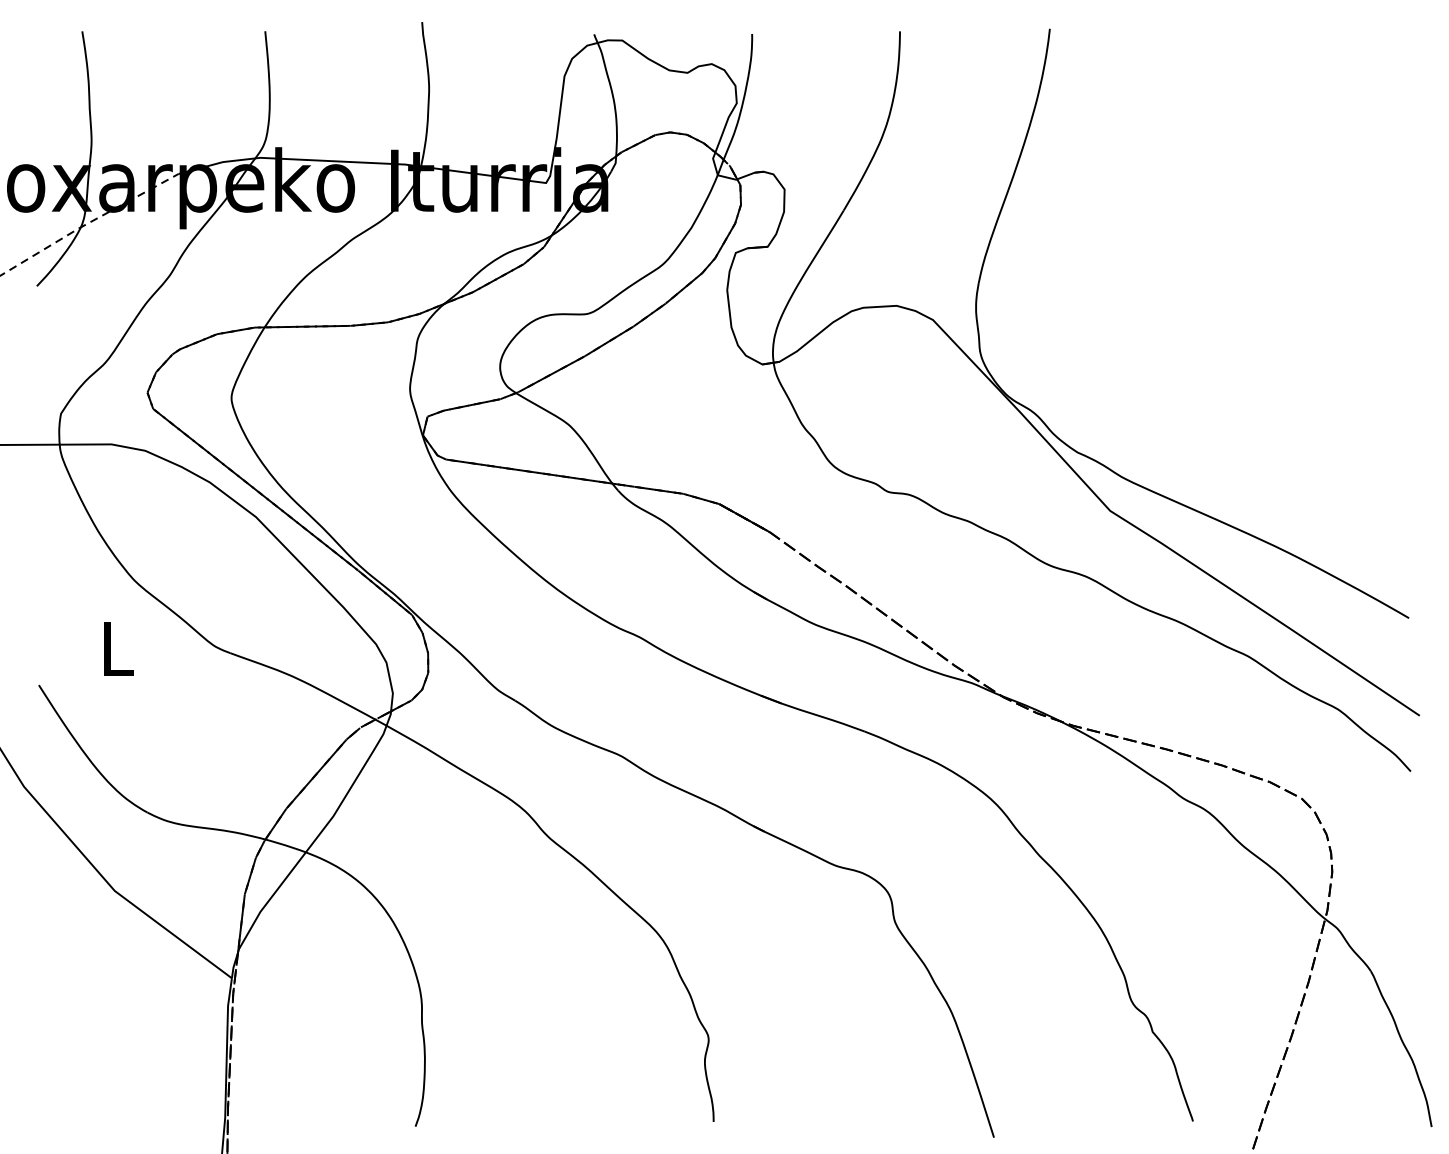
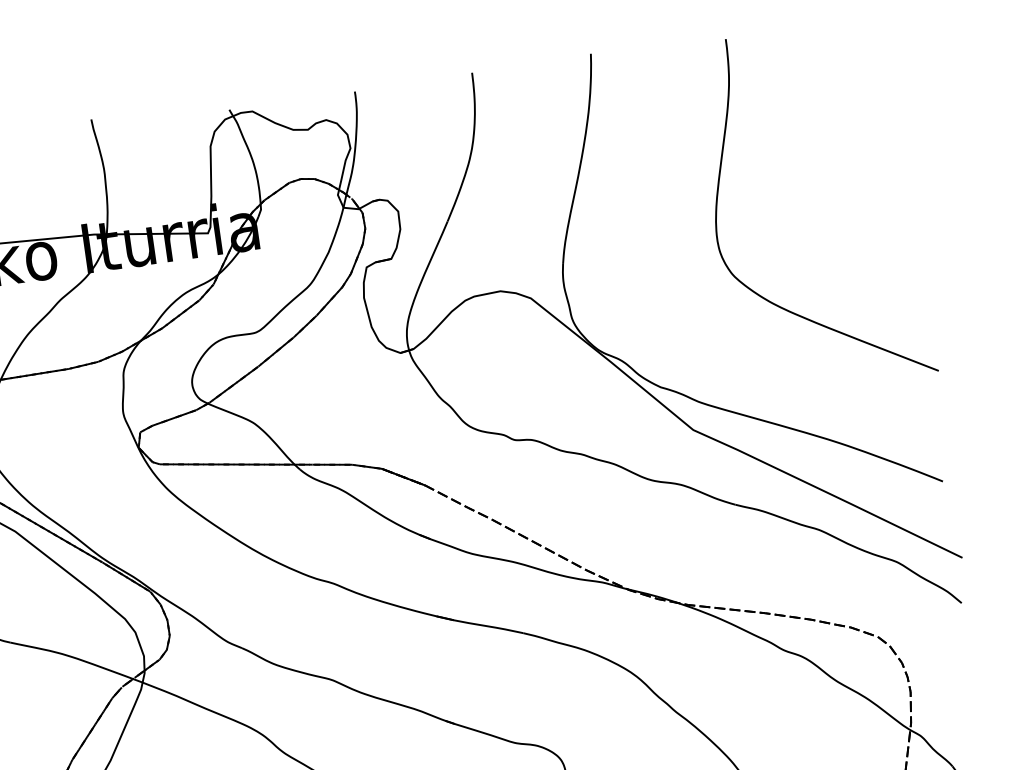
curve: (1180, 233) -> (717, 201), added

